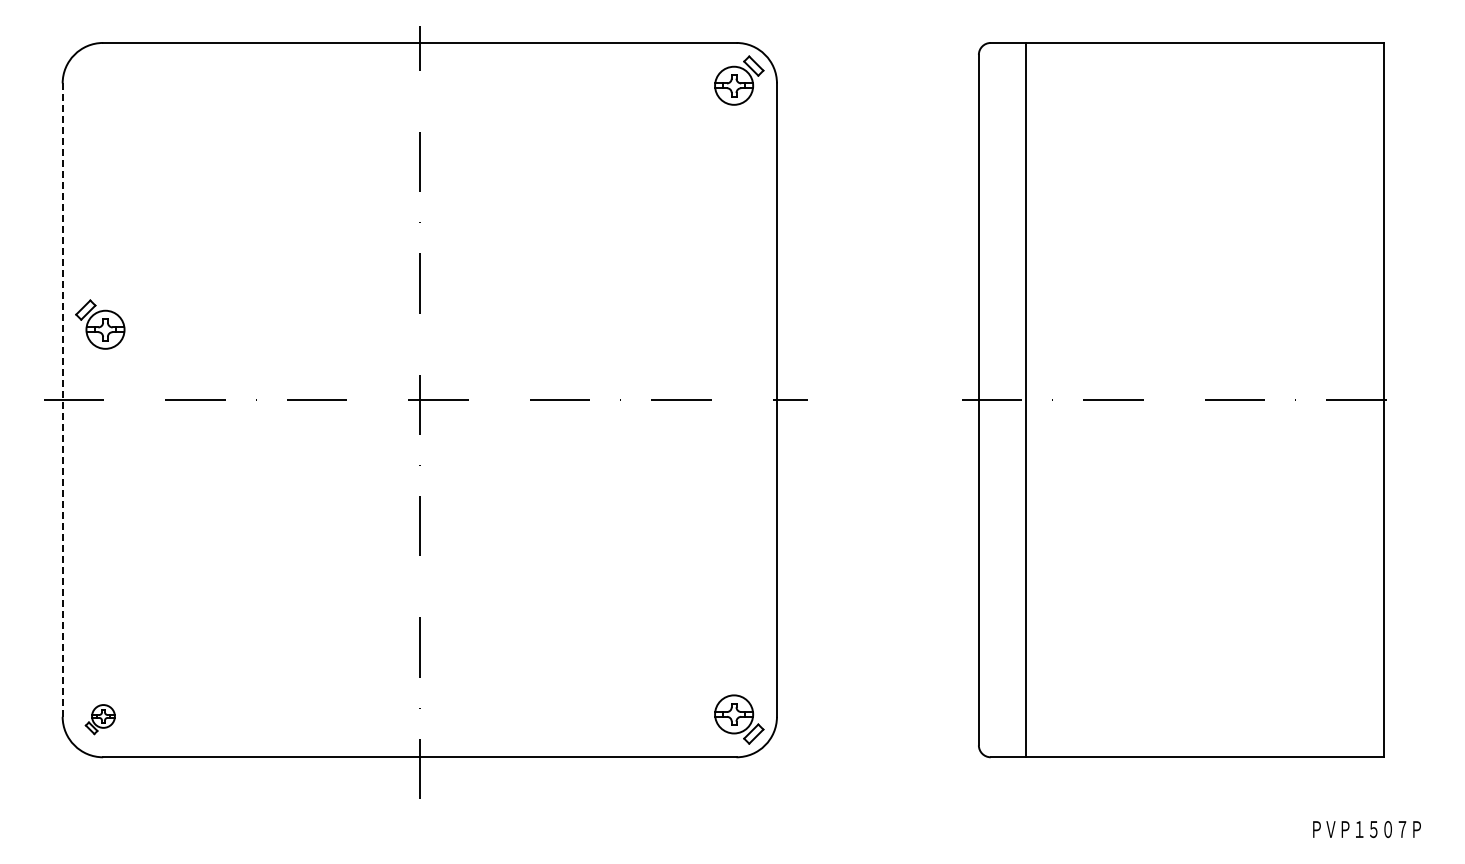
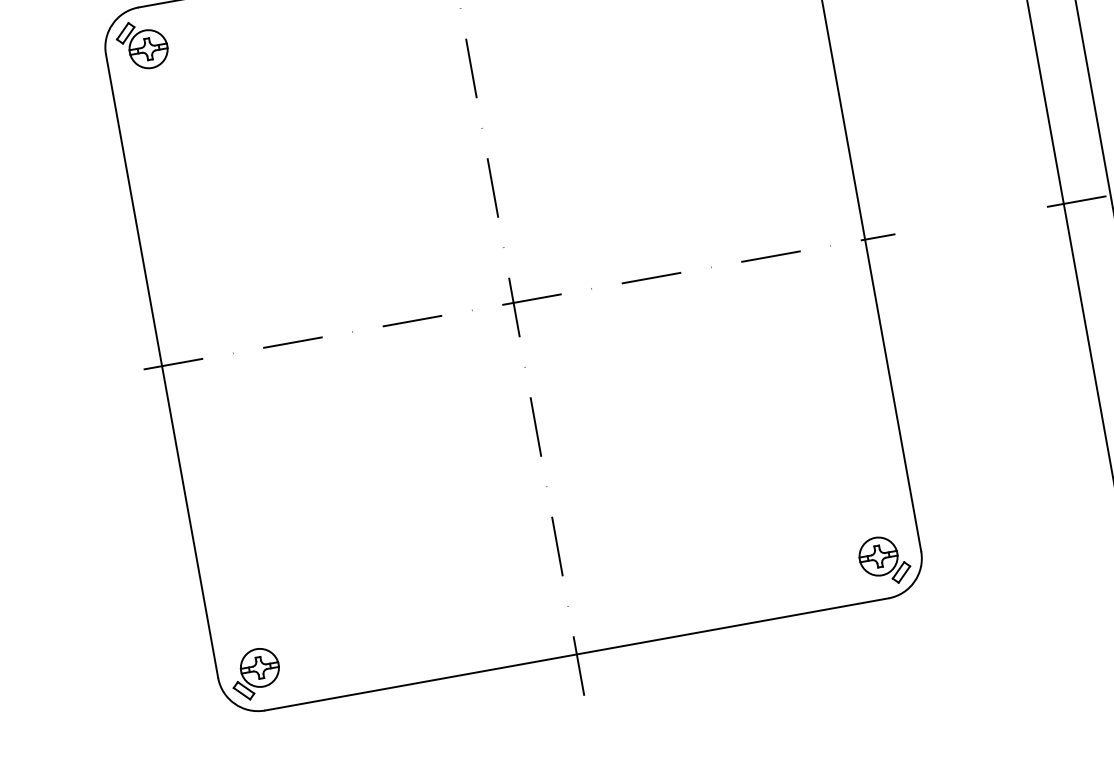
part: (100, 324) -> (142, 44), moved
line: (62, 400) -> (161, 366), dashed -> solid
part: (100, 719) -> (255, 673), size x1.67

